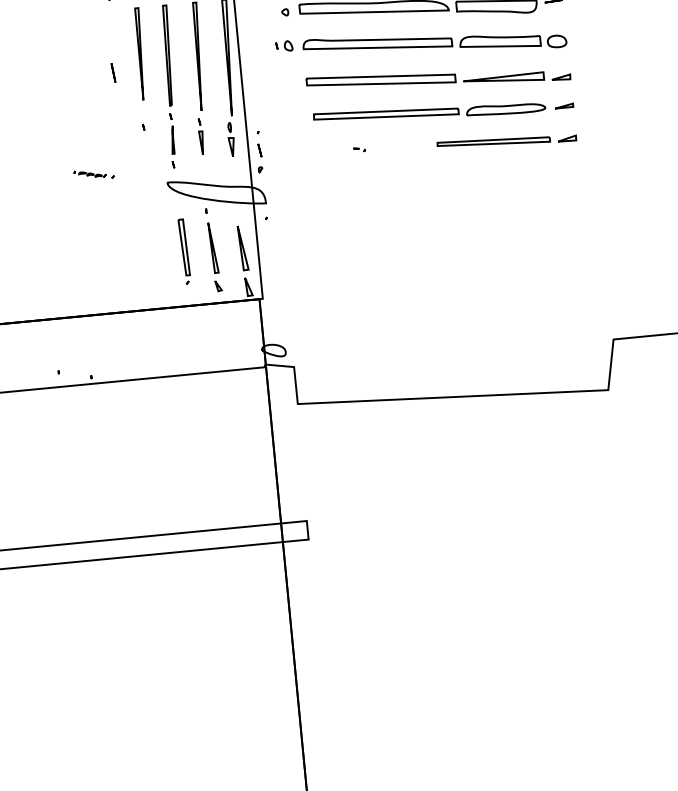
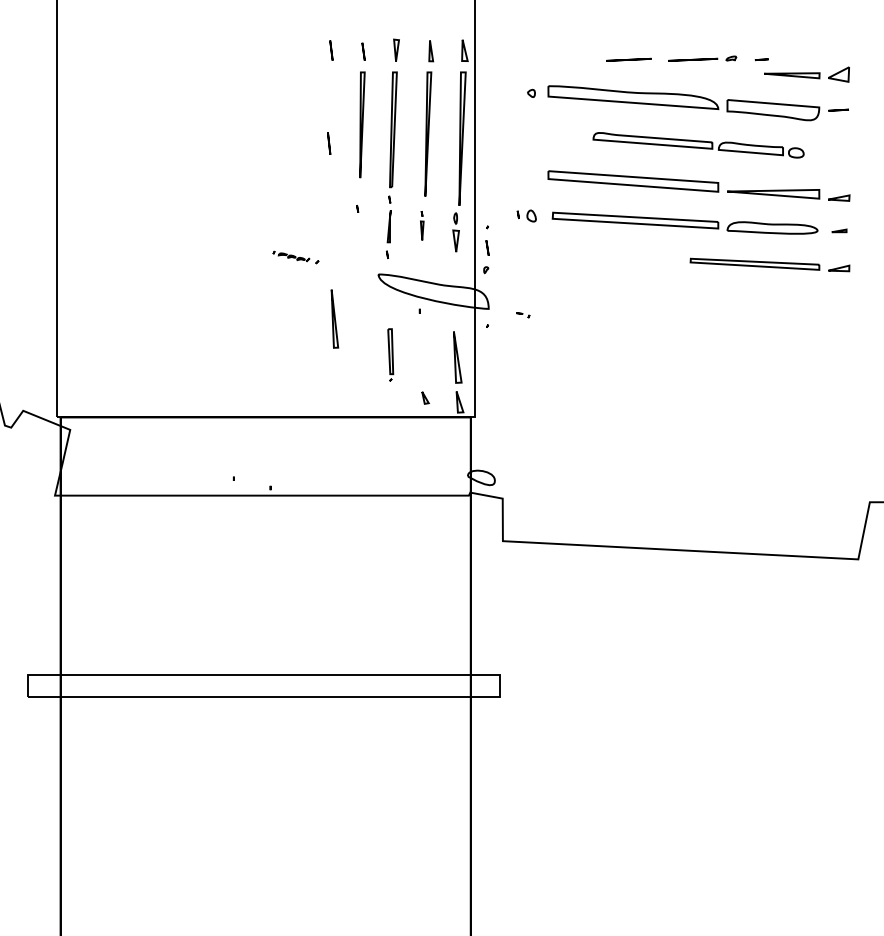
part: (434, 42) -> (698, 144), size x0.7
part: (284, 45) -> (526, 215), moved
part: (564, 105) -> (839, 230), size x0.7
part: (201, 136) -> (422, 225), size x0.7
part: (359, 150) -> (523, 315), moved
part: (213, 247) -> (334, 318), moved
part: (184, 251) -> (390, 354), size x0.7

